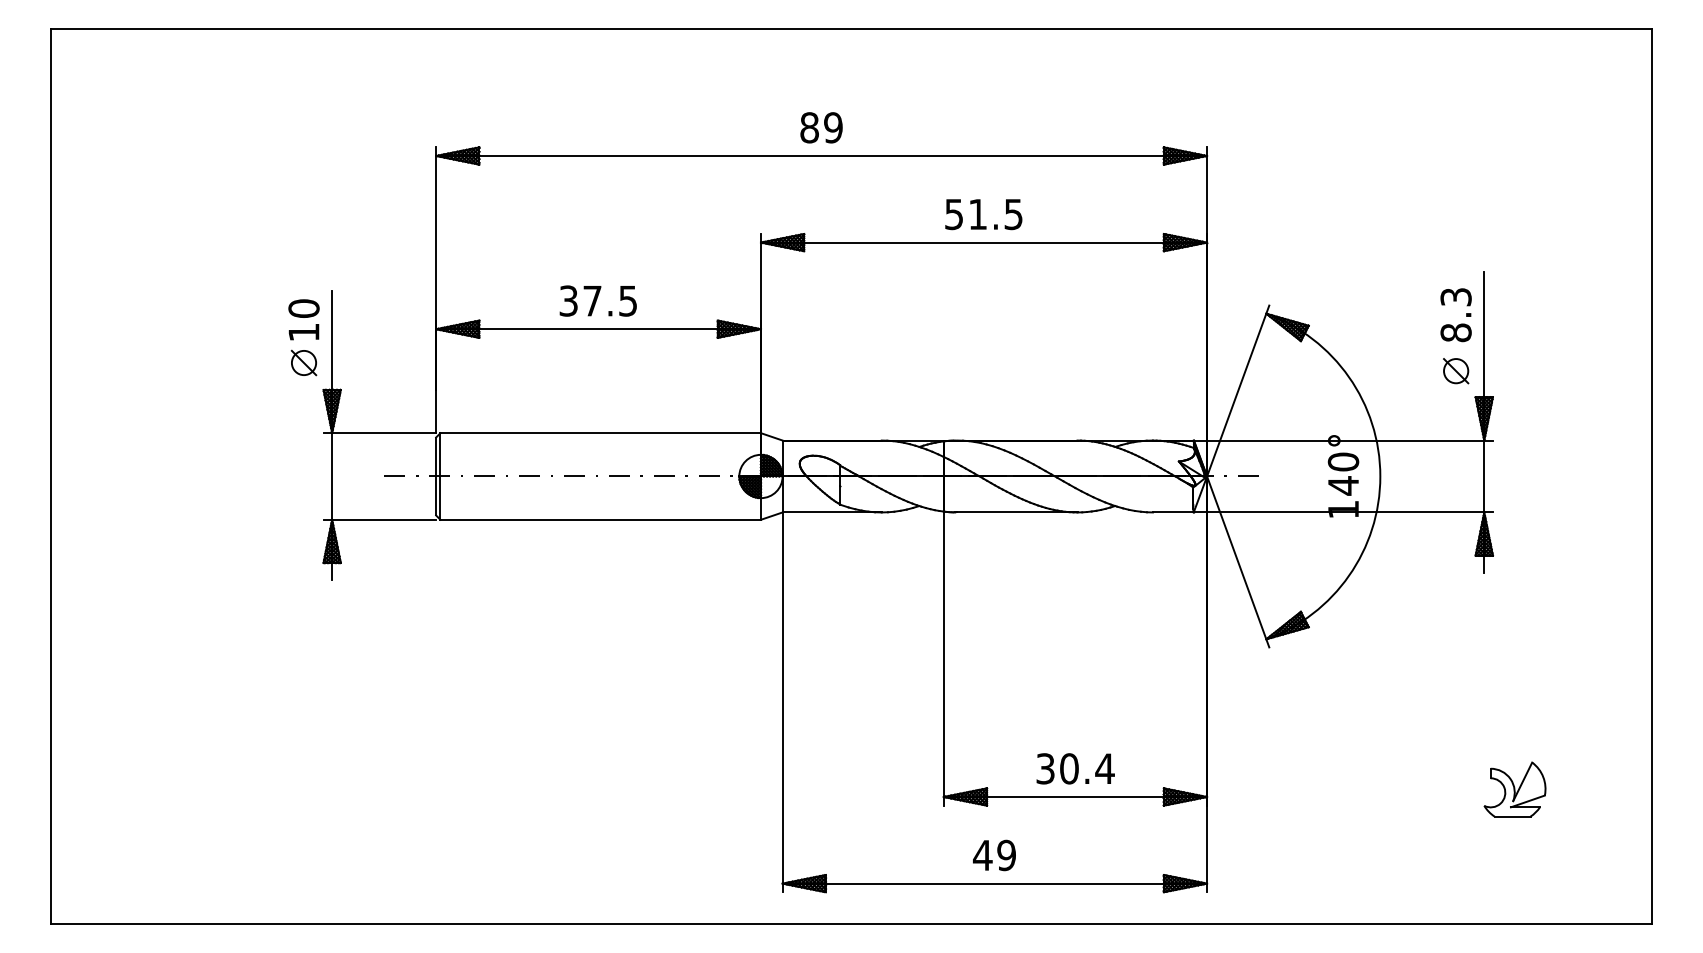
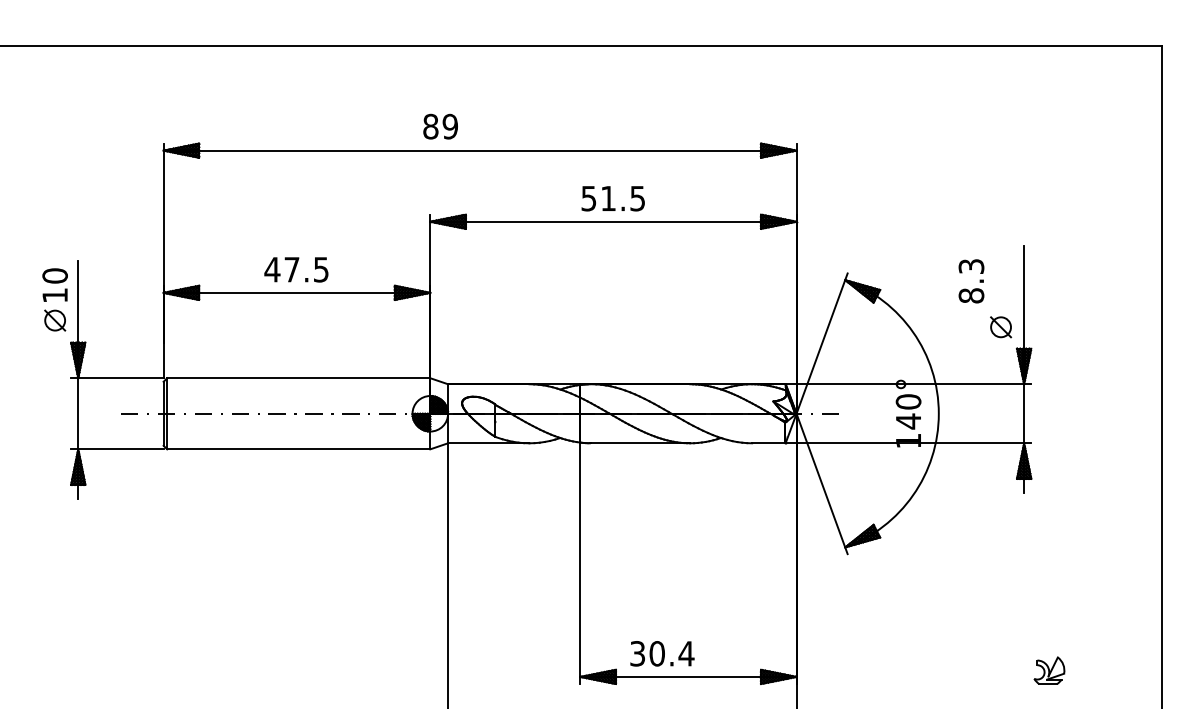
text: (821, 127) -> (440, 126), moved
text: (568, 300) -> (272, 269), 37.5 -> 47.5
text: (1455, 315) -> (970, 281), moved
text: (1075, 768) -> (662, 653), moved
part: (1514, 789) -> (1048, 670), size x0.6

